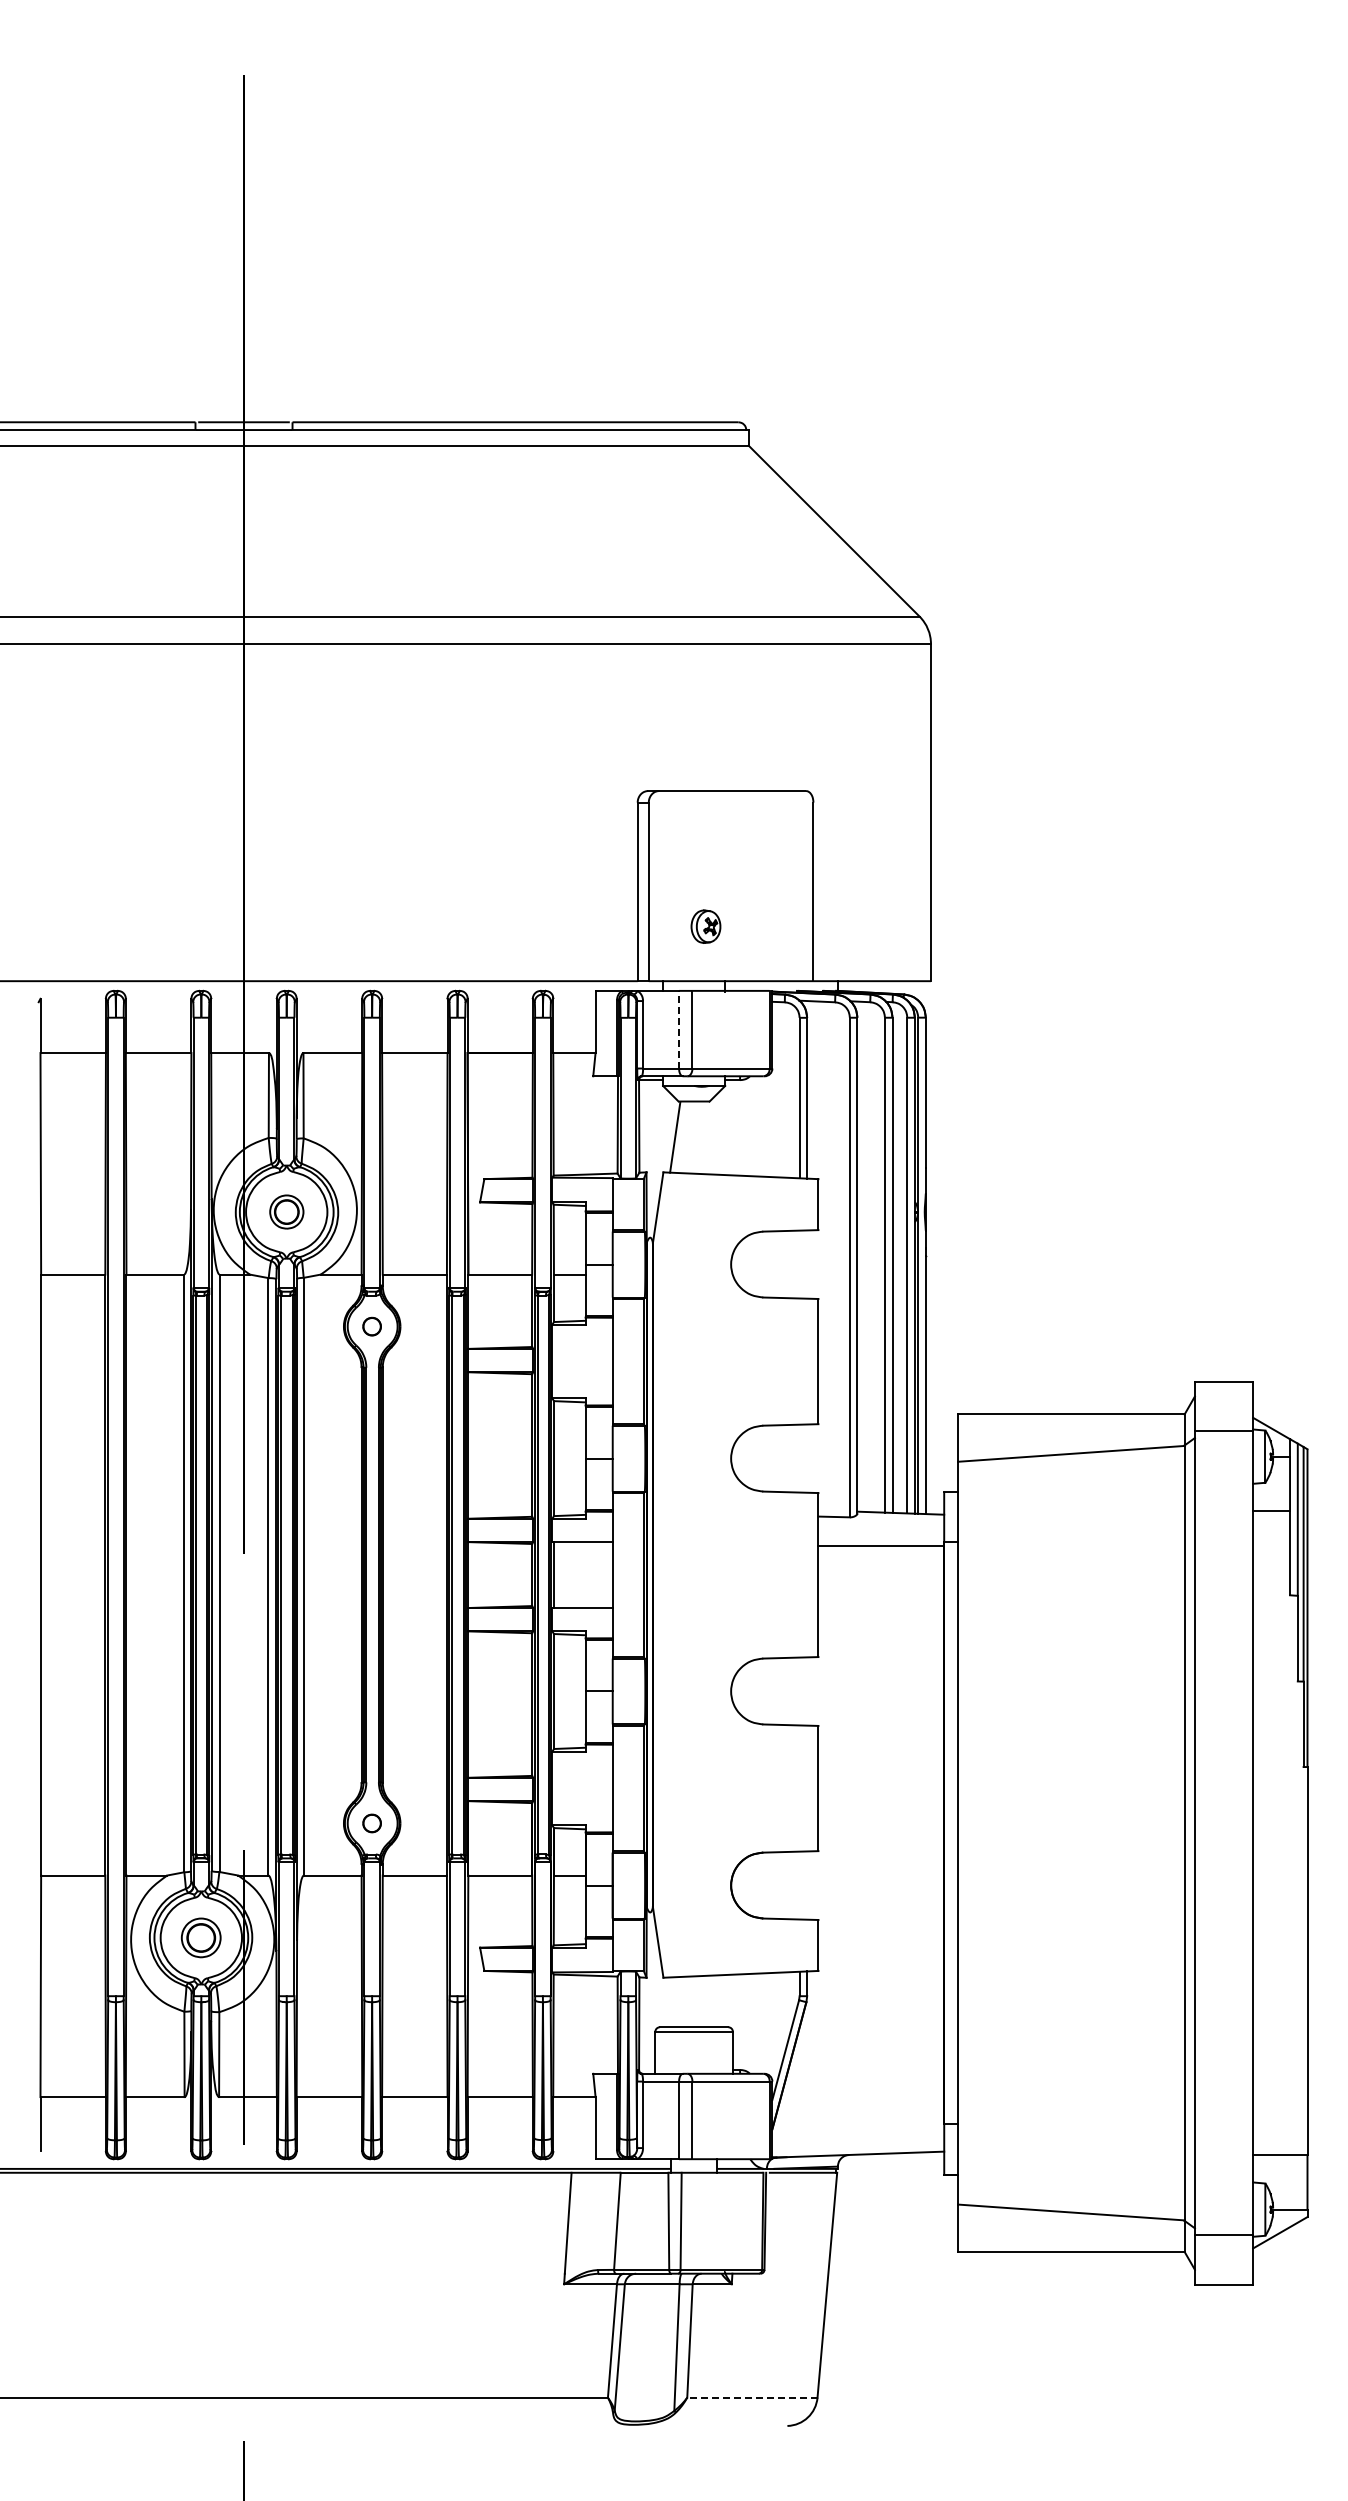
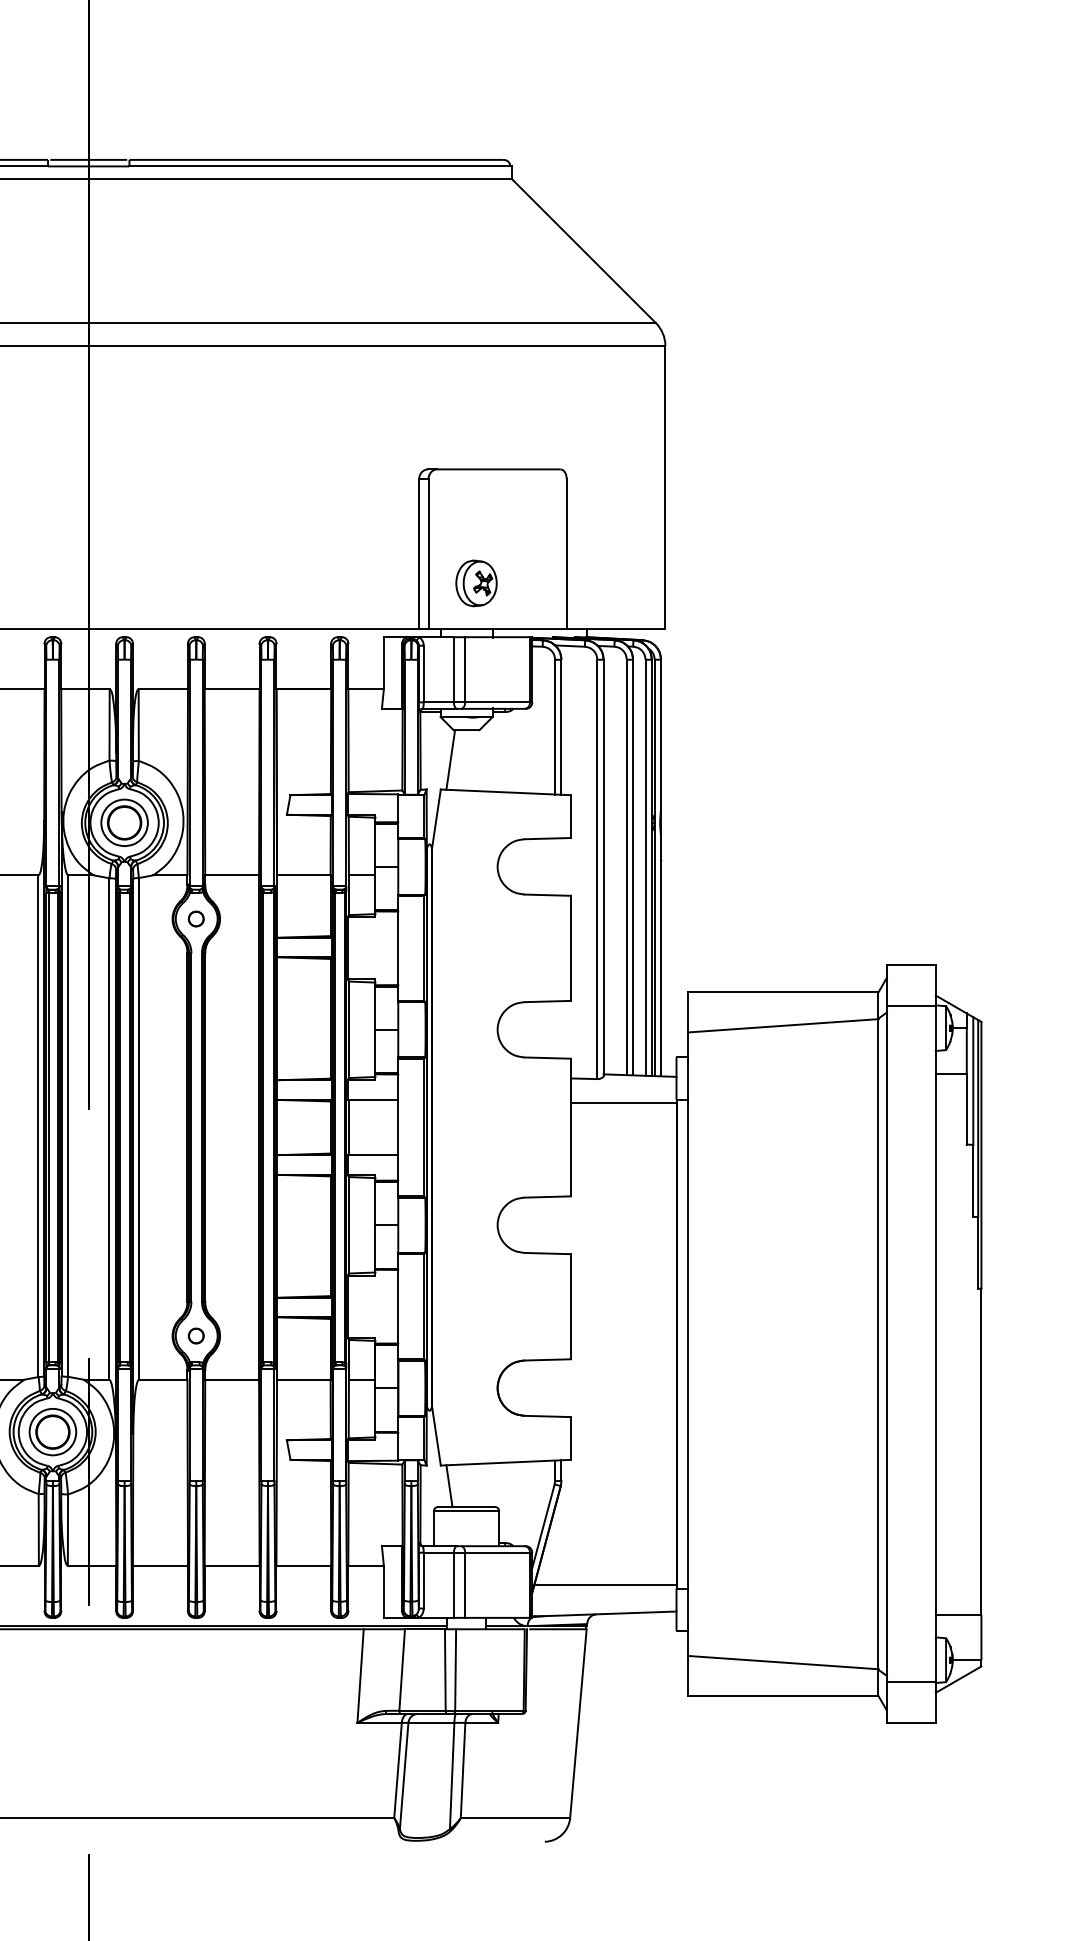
part: (705, 926) -> (476, 583), size x1.67
line: (679, 1029) -> (454, 669), dashed -> solid
part: (286, 1211) -> (124, 822), size x1.67
part: (200, 1937) -> (52, 1431), size x1.43
line: (673, 2002) -> (449, 1486), added
line: (859, 2120) -> (605, 1585), added
line: (751, 2397) -> (514, 1817), dashed -> solid

